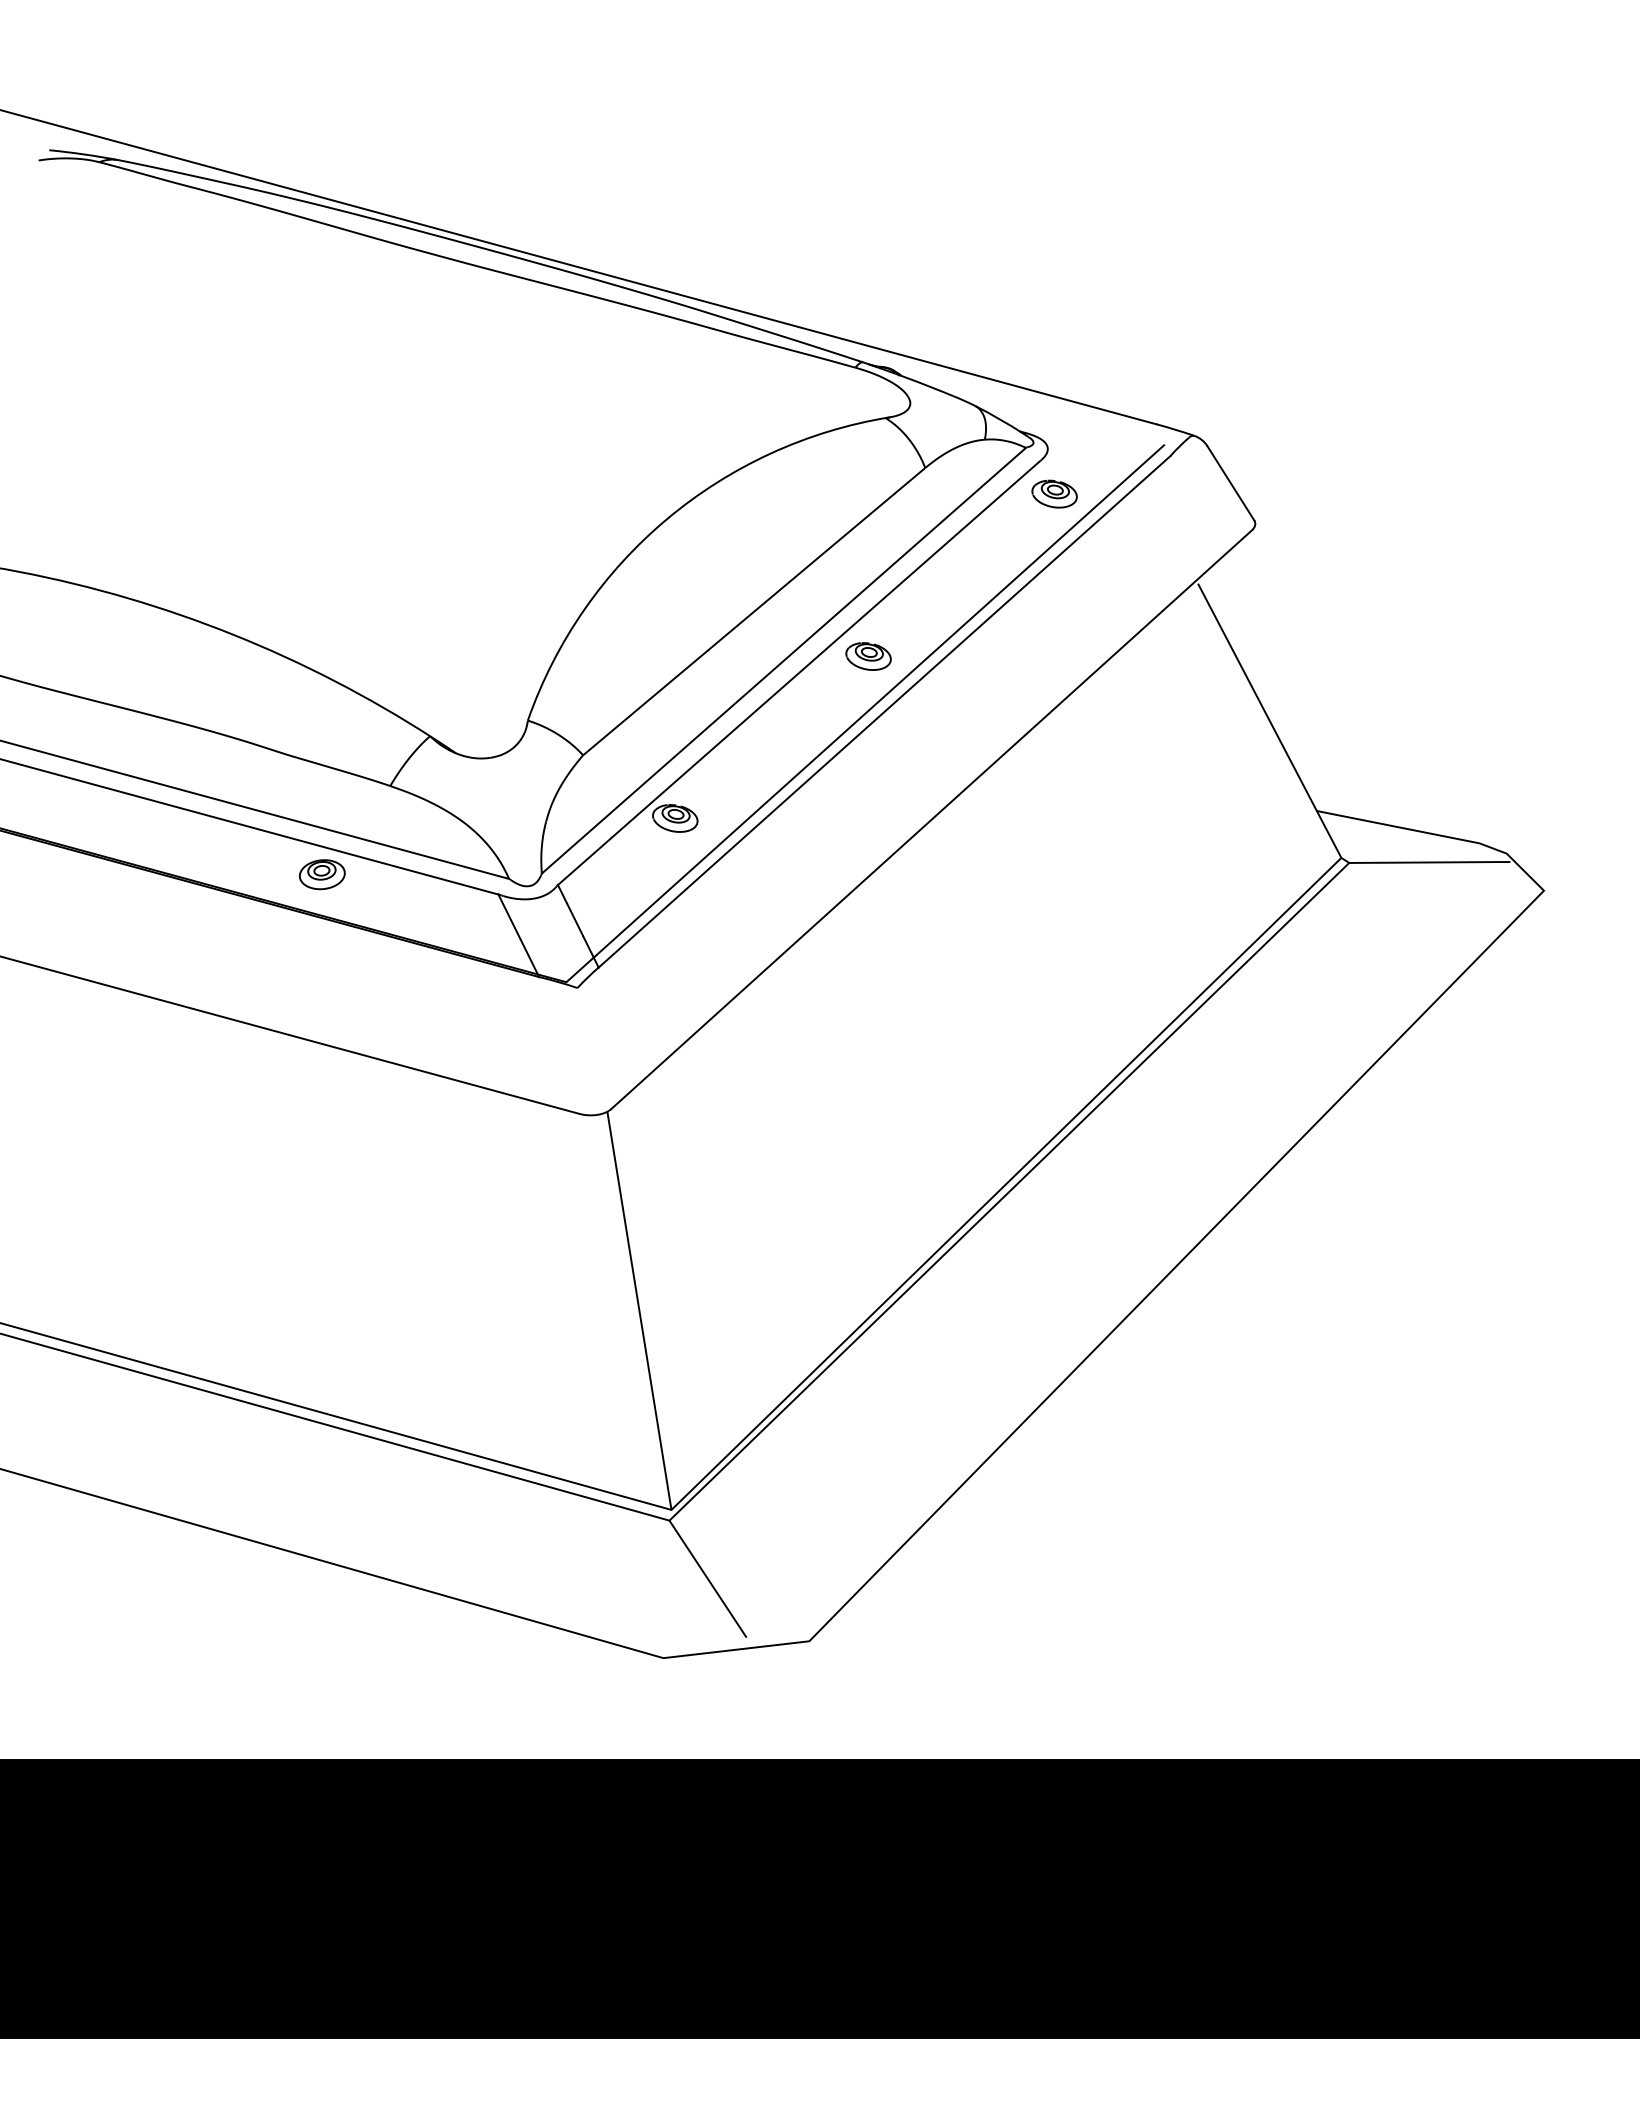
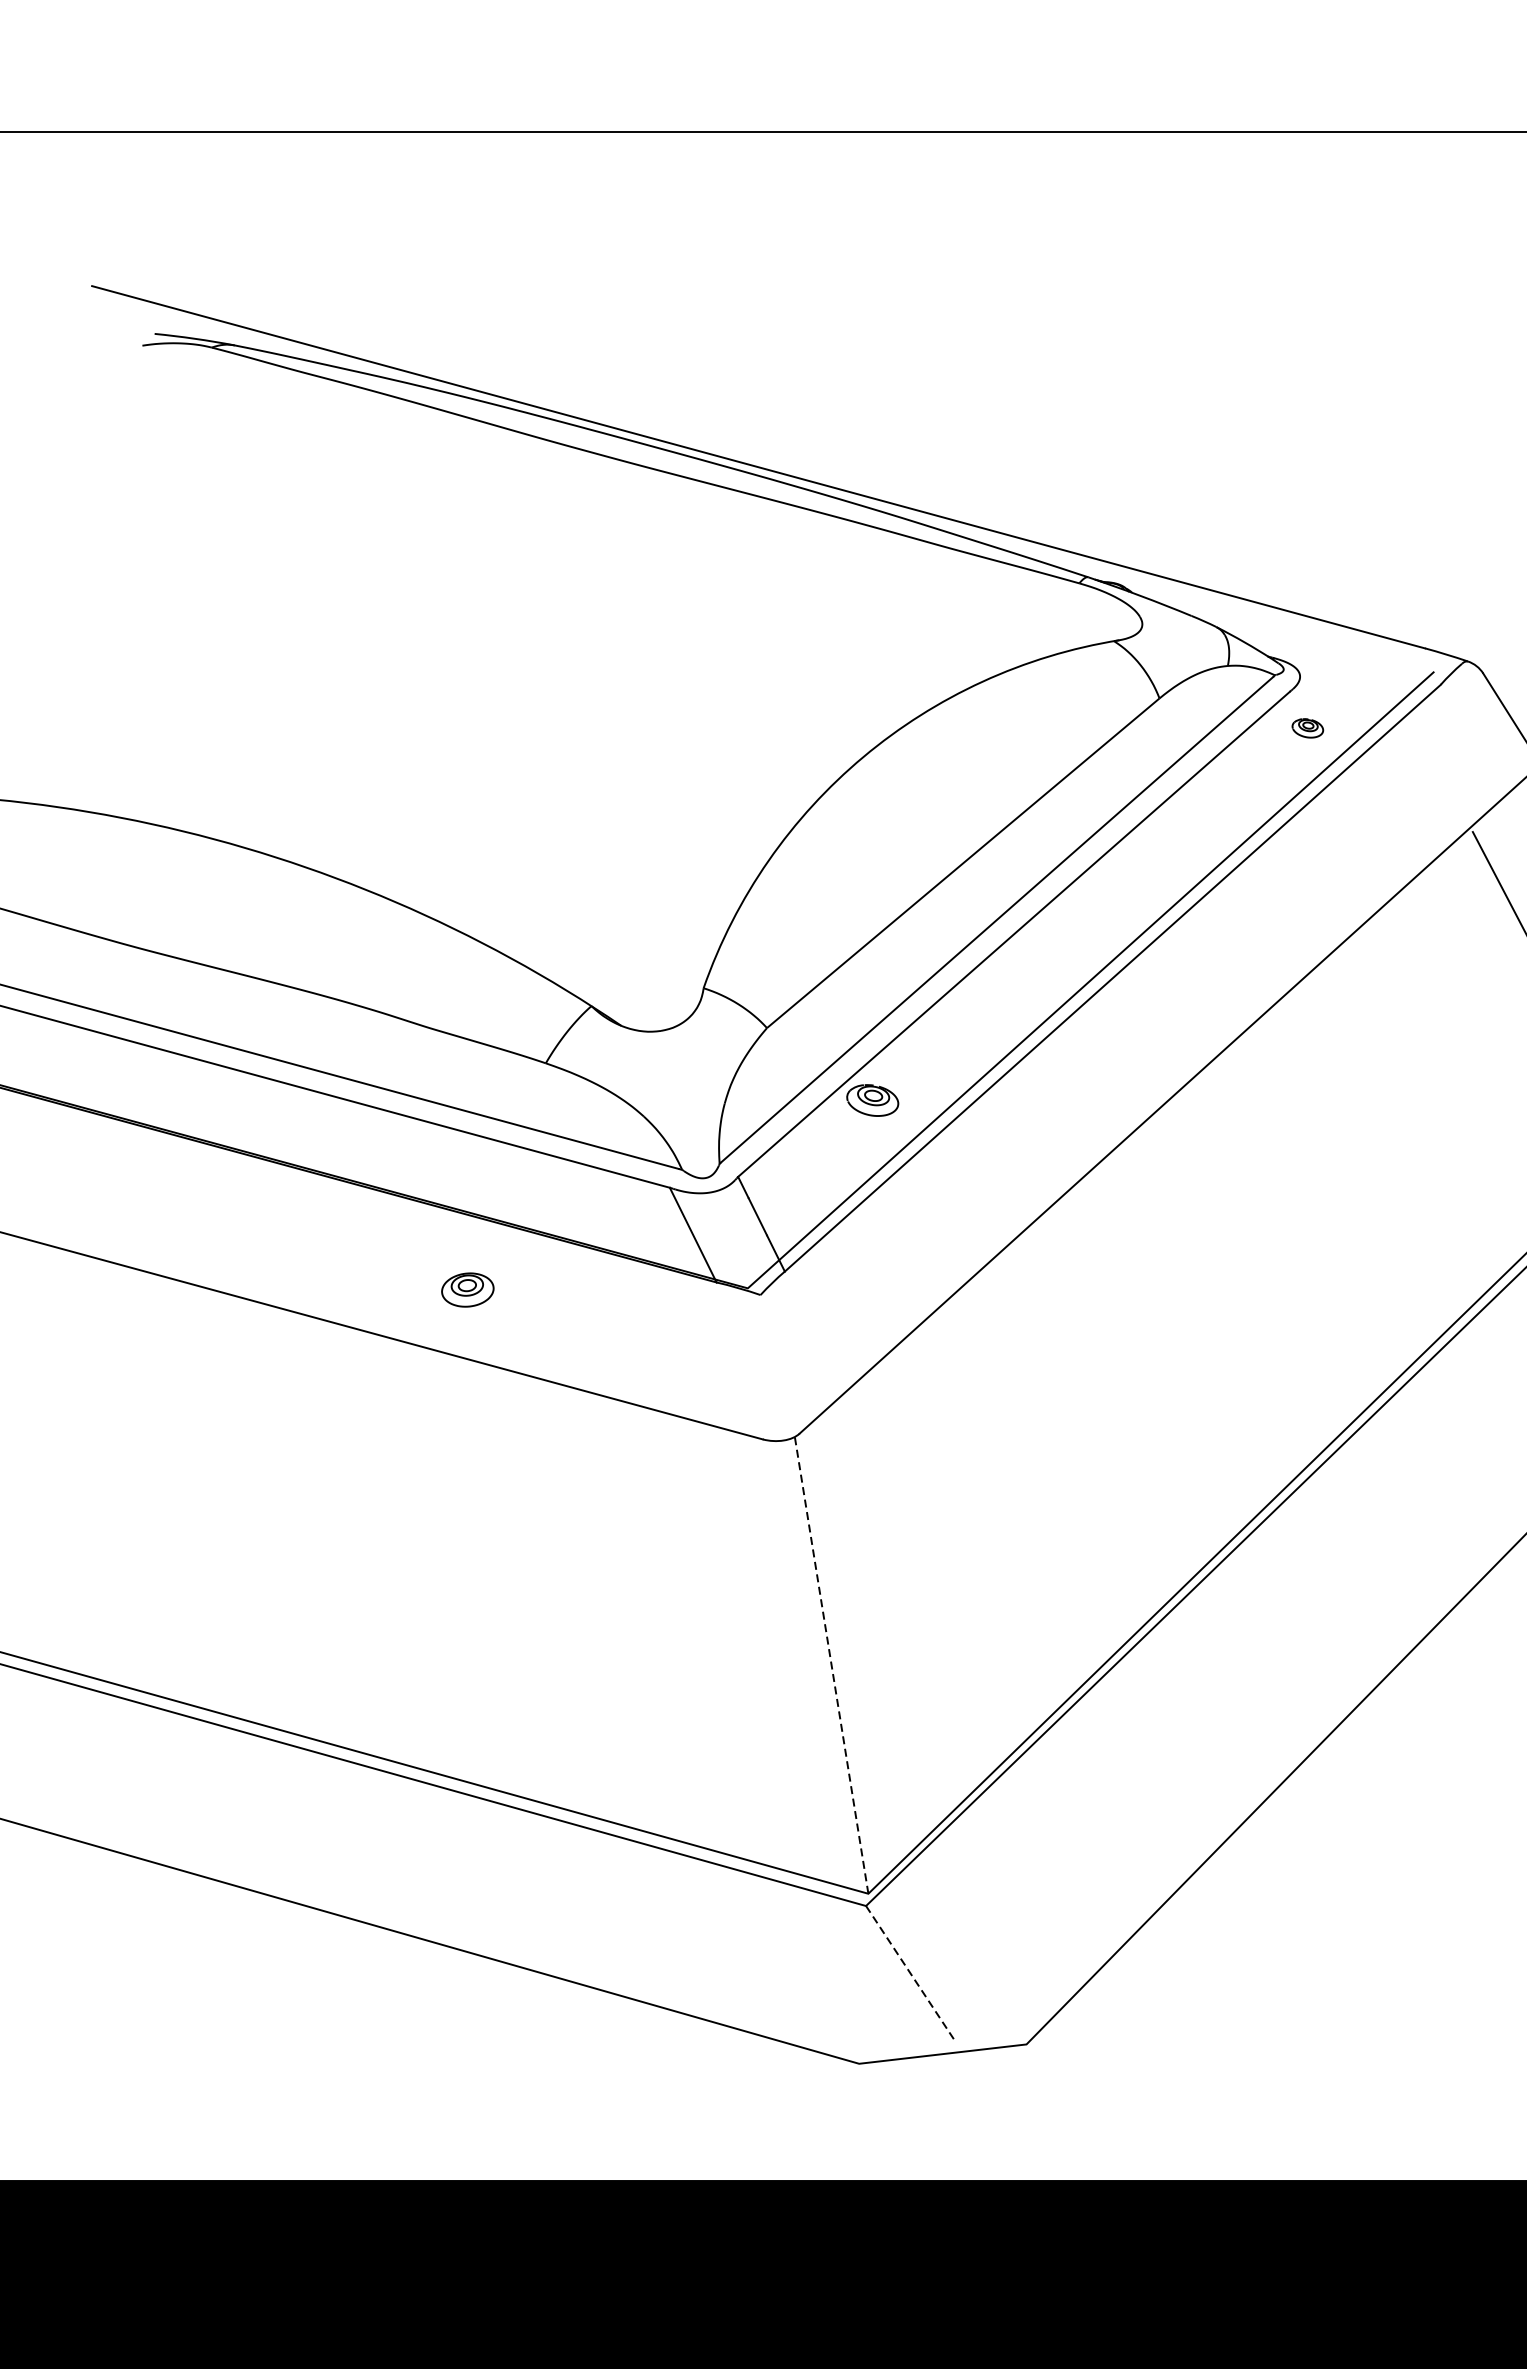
part: (1054, 493) -> (1307, 727), size x0.6
part: (868, 656) -> (1094, 914), removed
part: (322, 874) -> (468, 1289), moved
line: (639, 1310) -> (831, 1664), solid -> dashed
line: (708, 1579) -> (910, 1973), solid -> dashed

